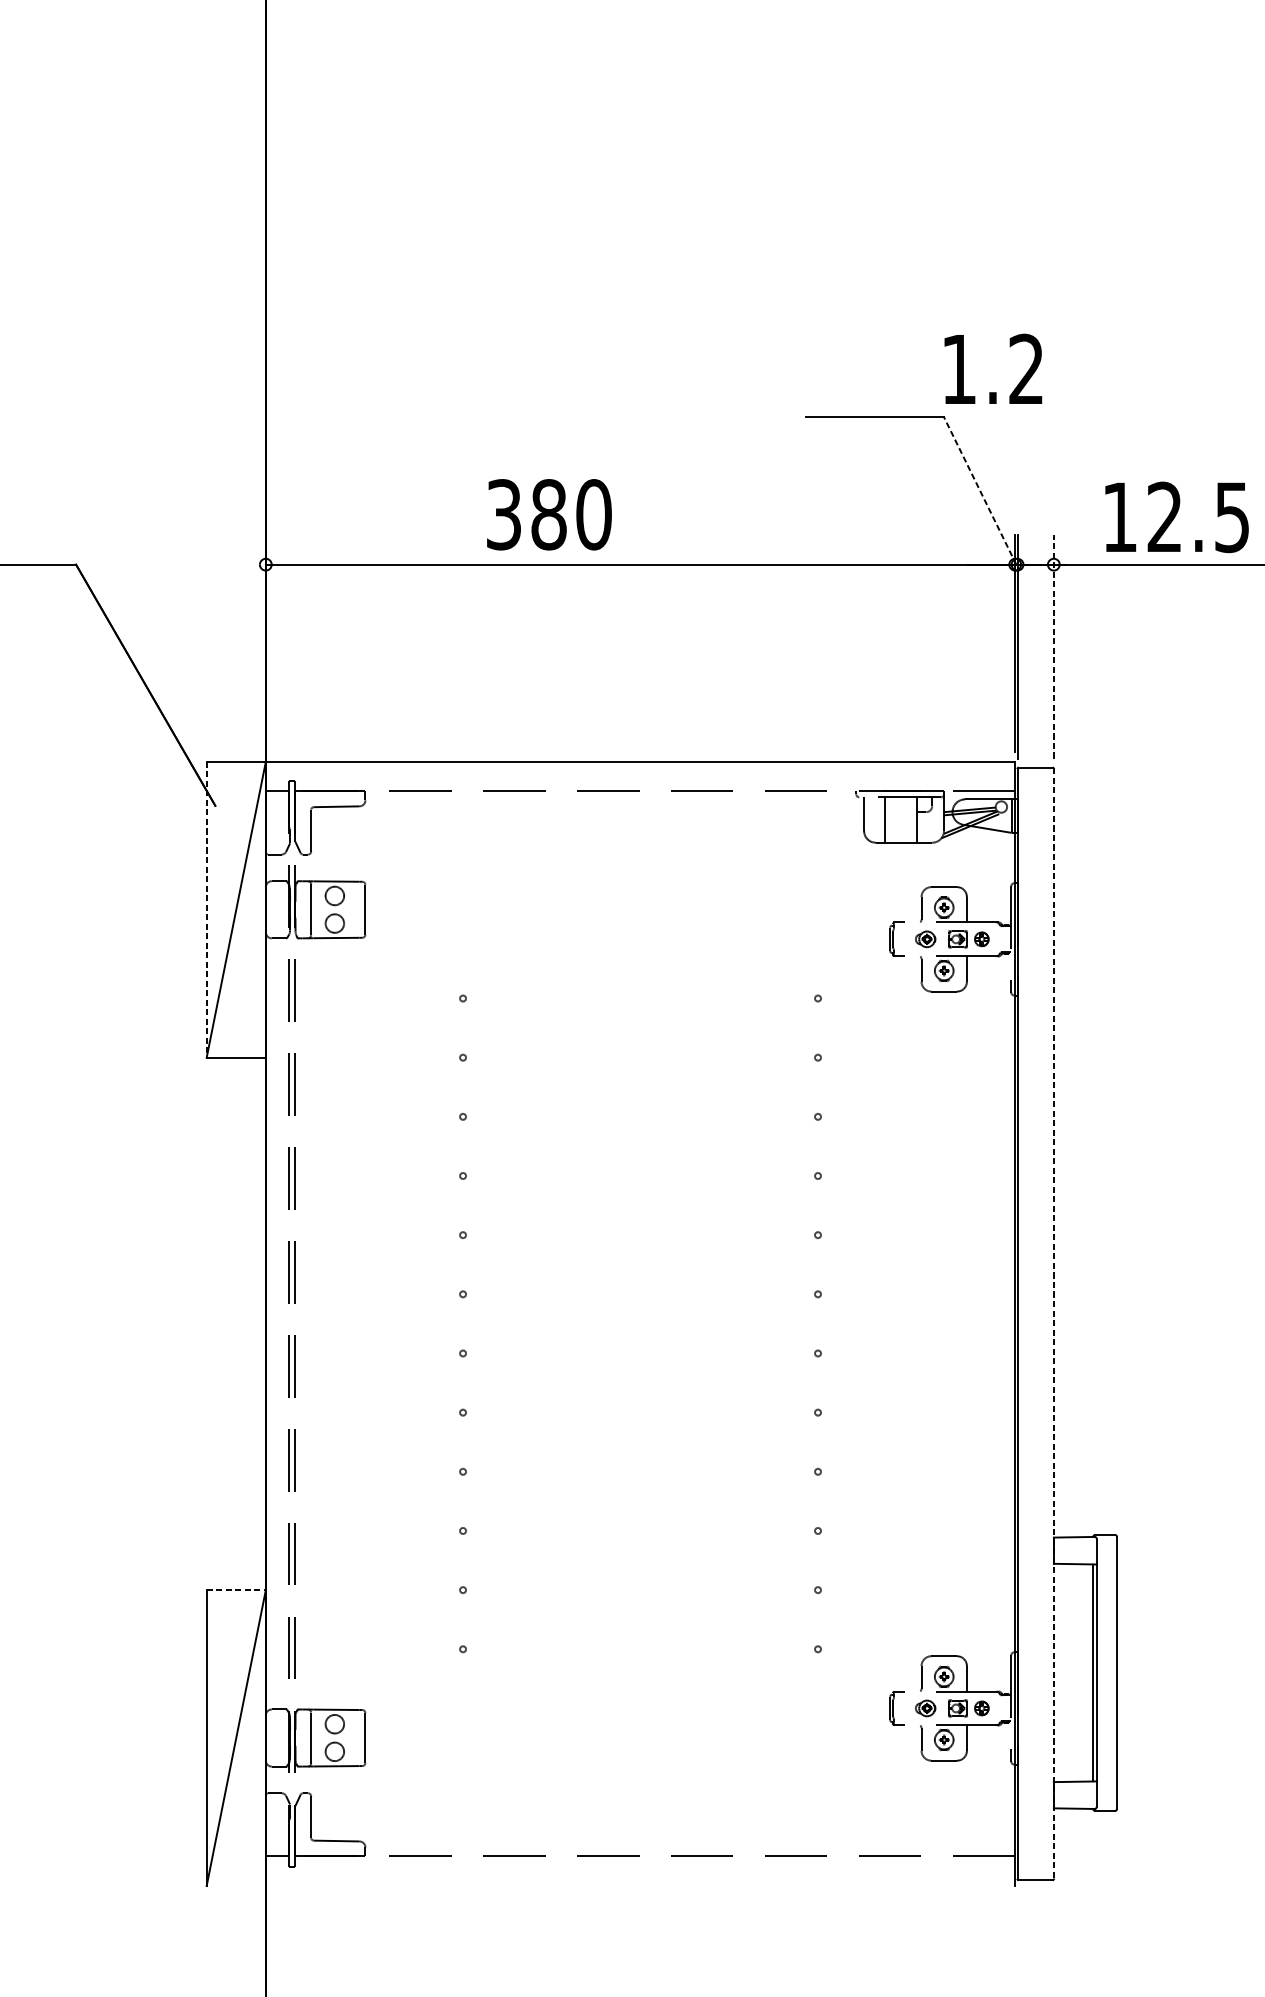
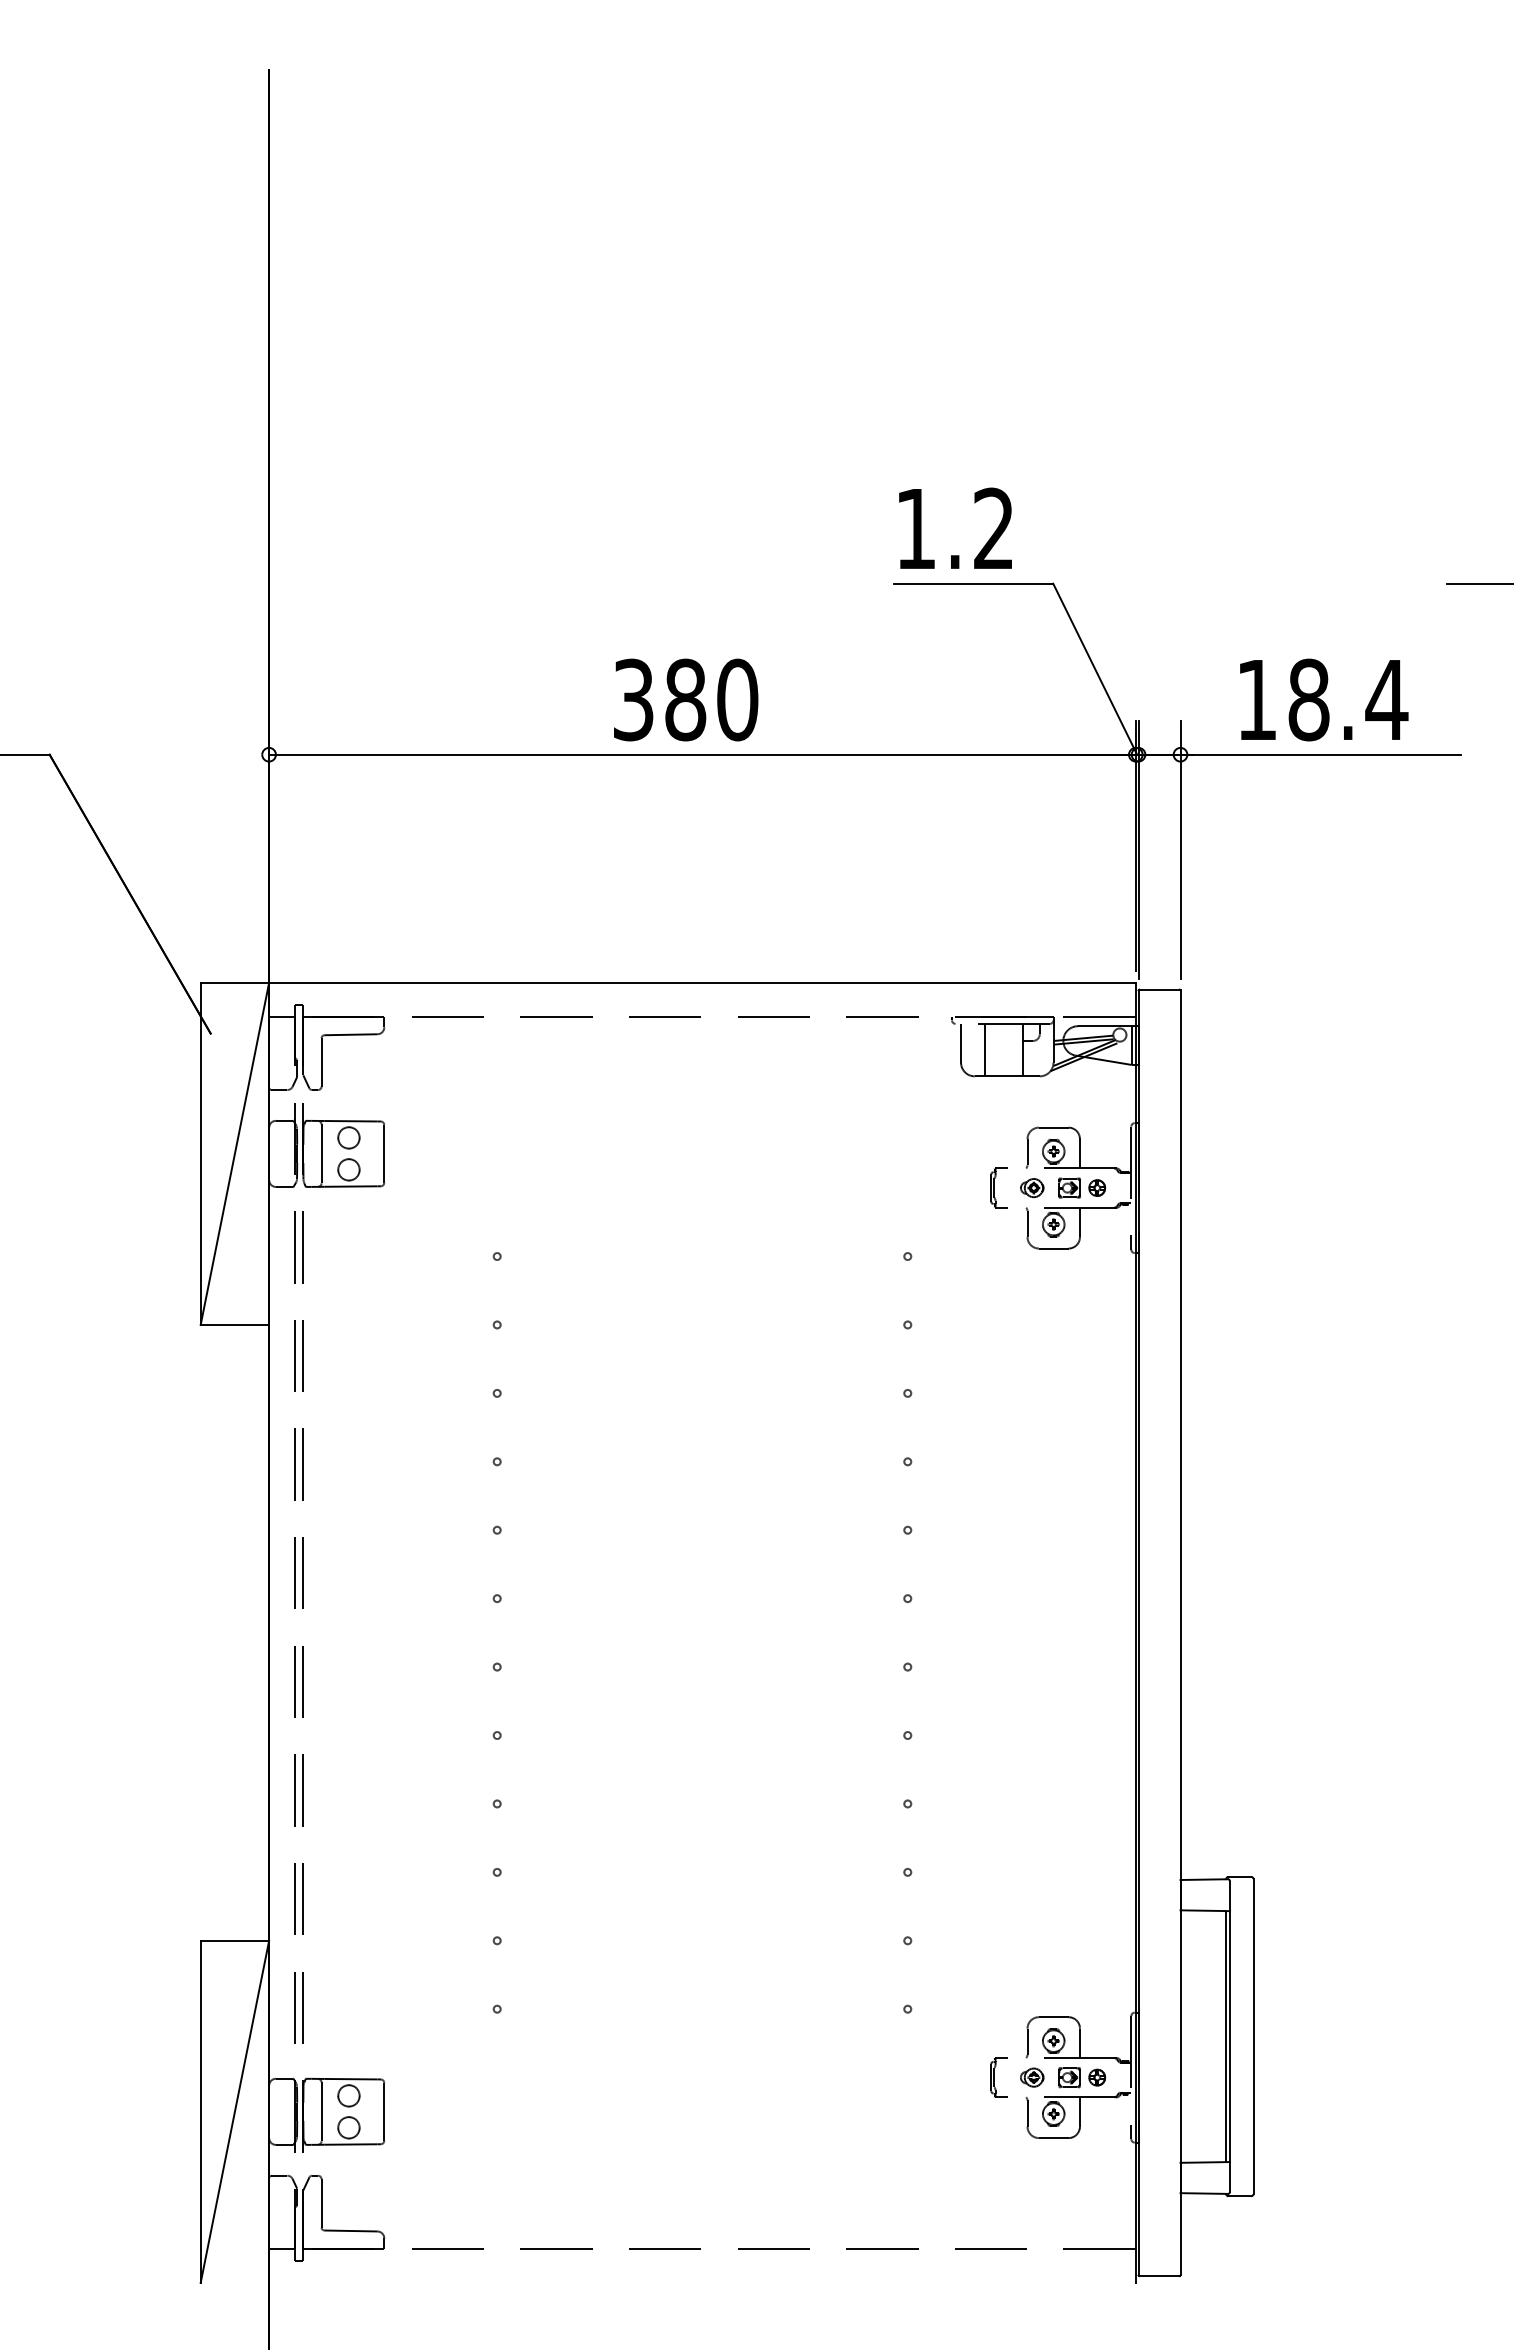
text: (993, 368) -> (955, 527), moved
line: (980, 490) -> (1095, 668), dashed -> solid
text: (549, 514) -> (686, 699), moved
text: (1199, 516) -> (1348, 699), 12.5 -> 18.4
line: (1053, 646) -> (1180, 849), dashed -> solid
line: (206, 910) -> (200, 1154), dashed -> solid
line: (1053, 1323) -> (1180, 1632), dashed -> solid
line: (236, 1589) -> (235, 1940), dashed -> solid

